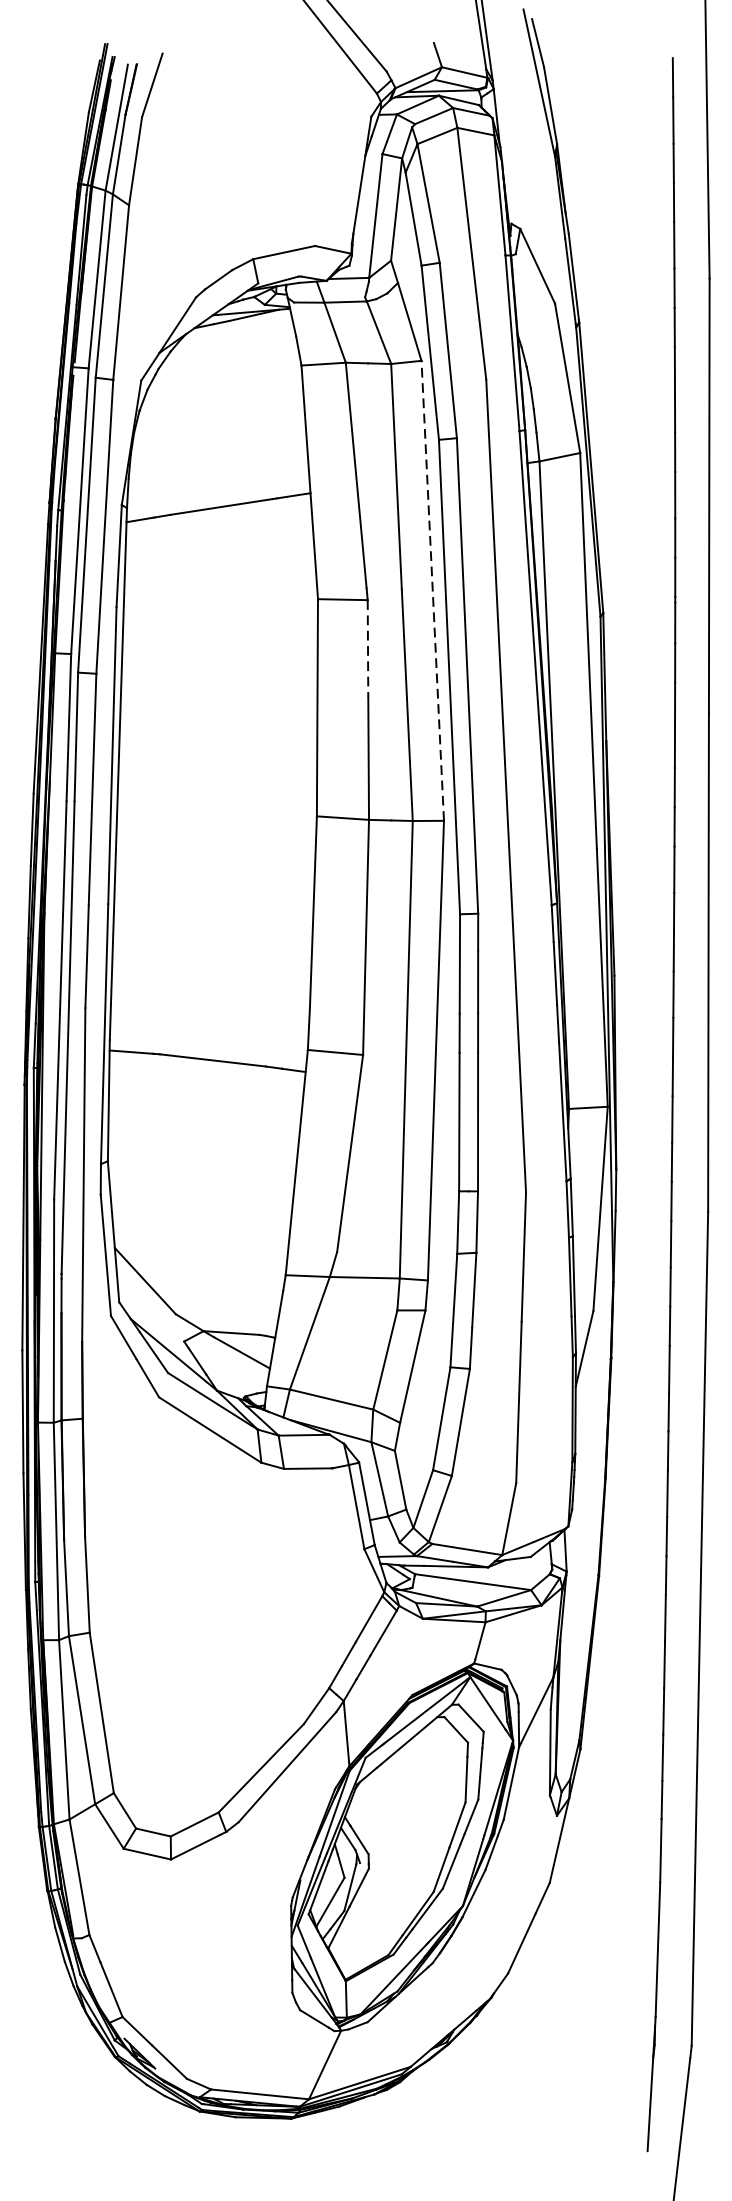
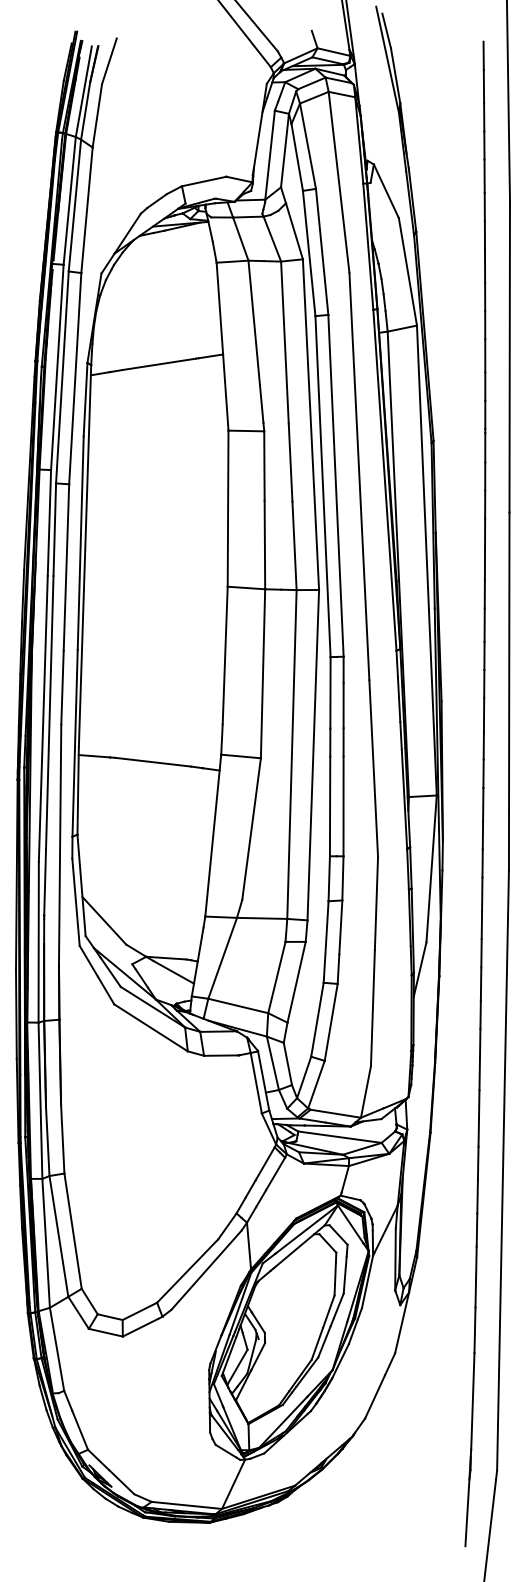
line: (432, 590) -> (310, 424), dashed -> solid
line: (368, 649) -> (264, 466), dashed -> solid

